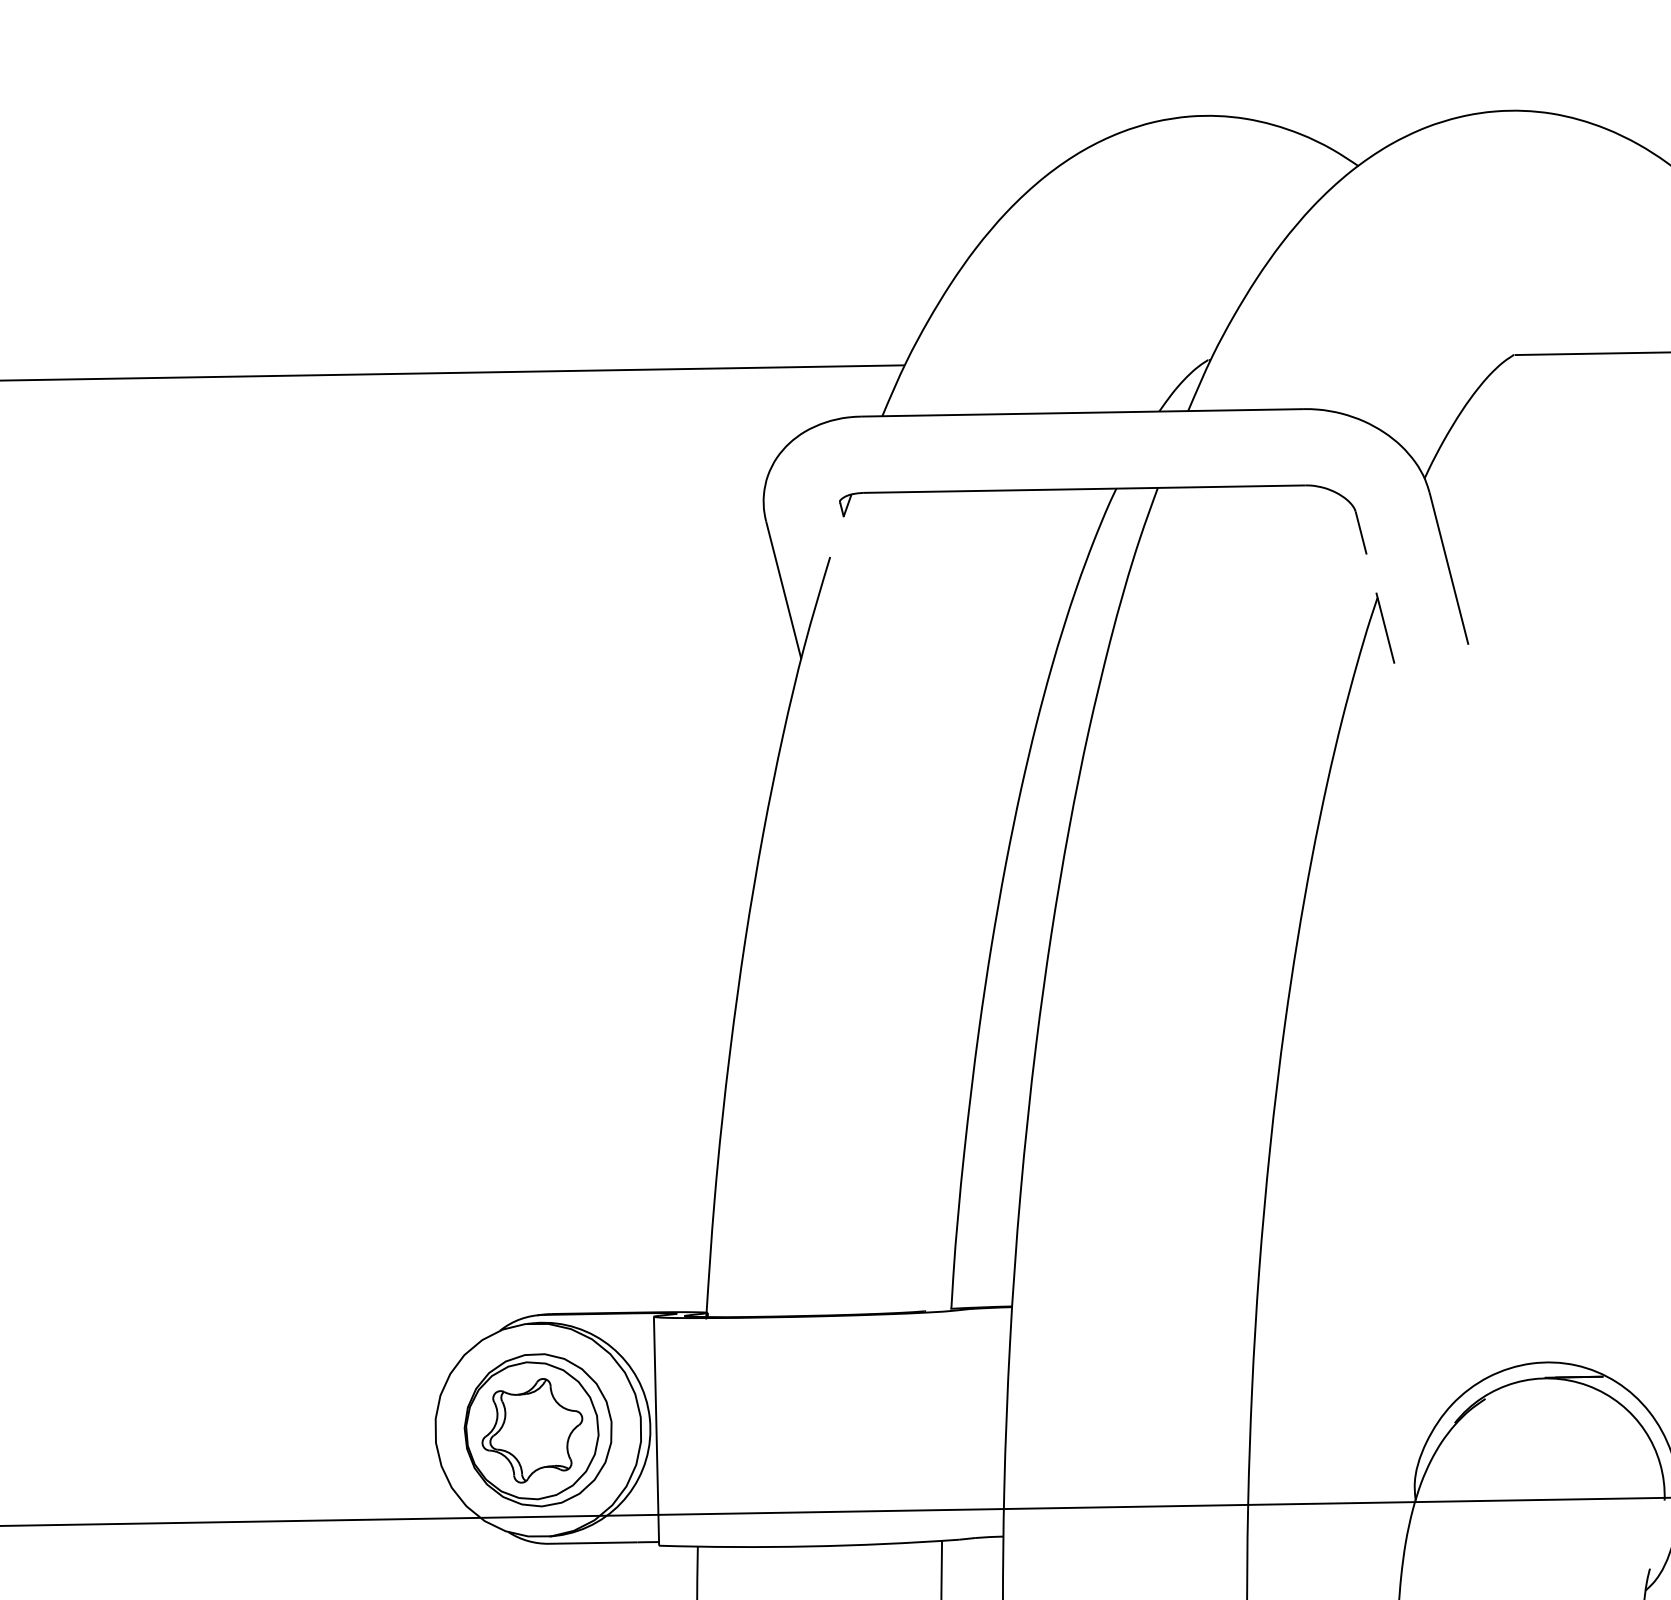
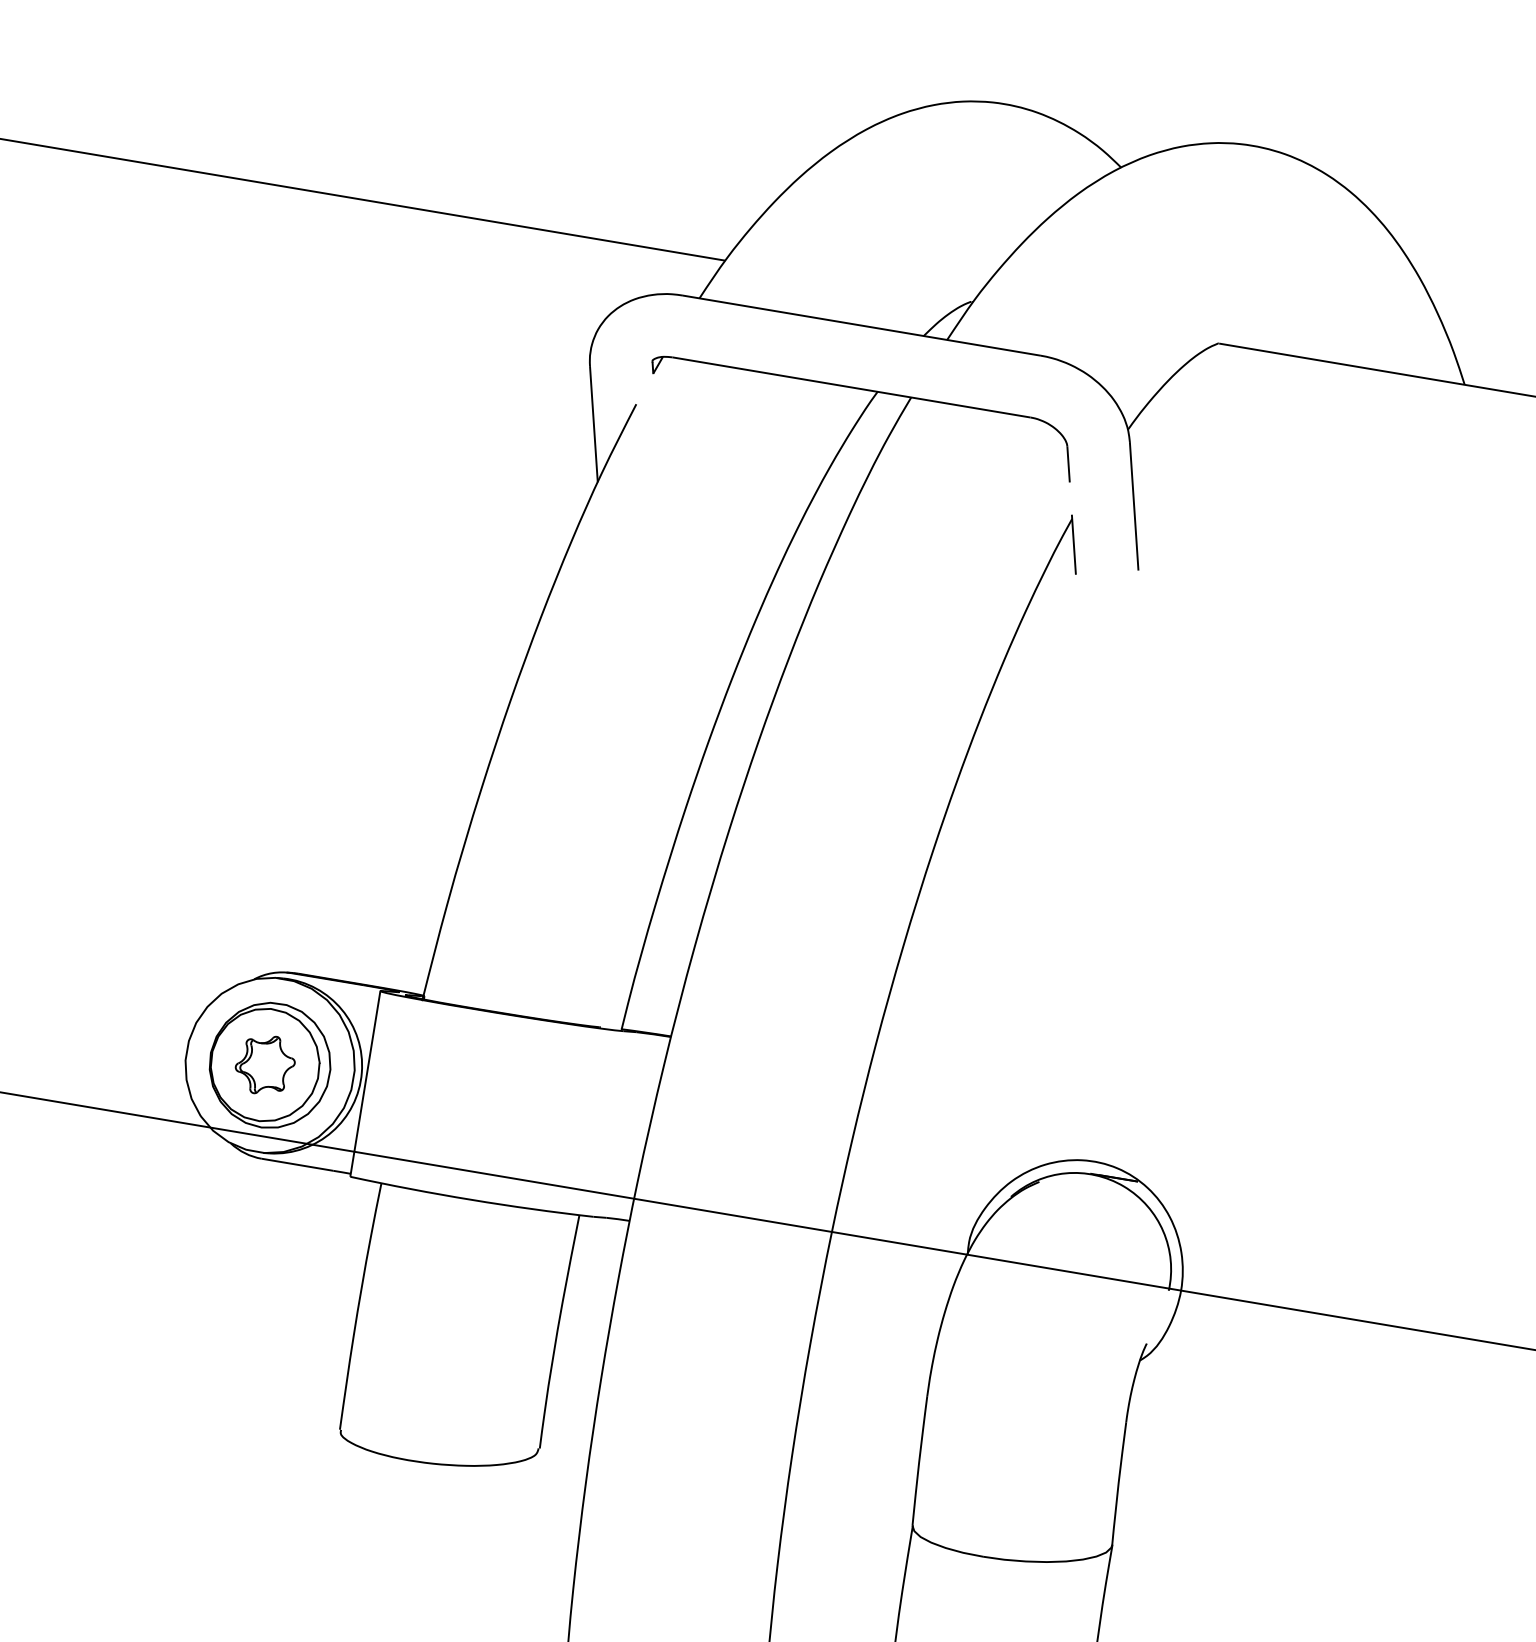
part: (532, 1430) -> (265, 1064), size x0.7

